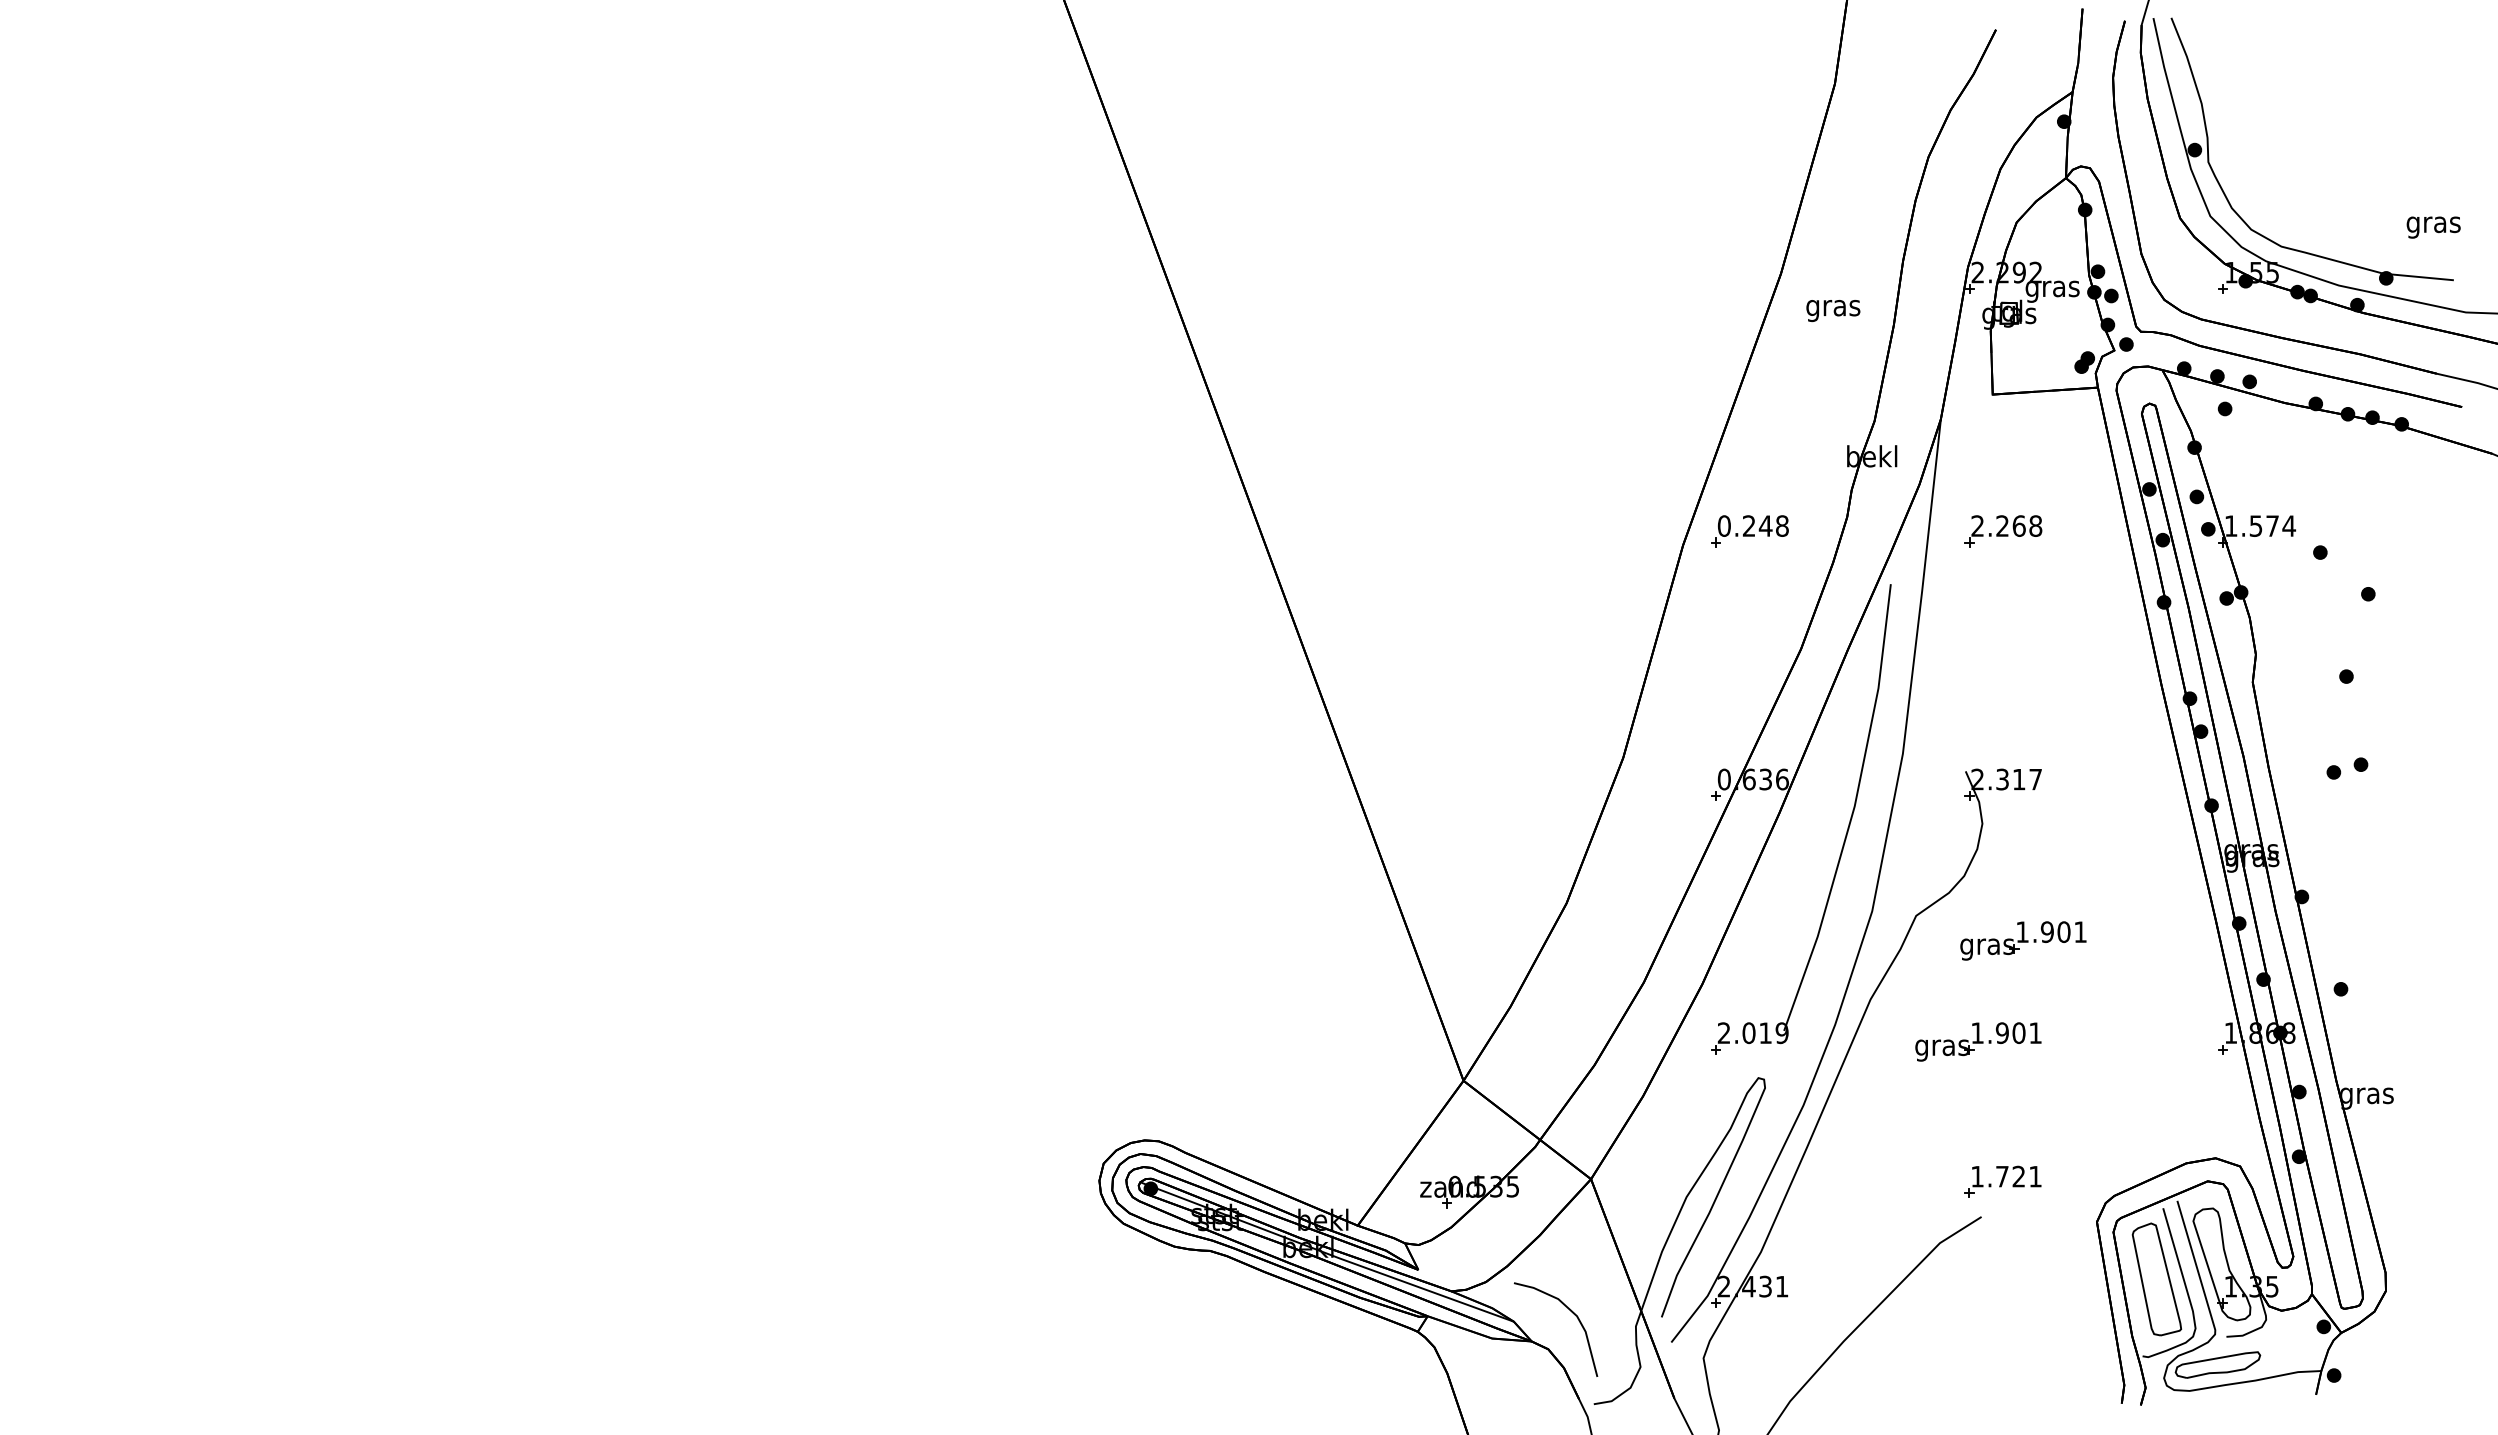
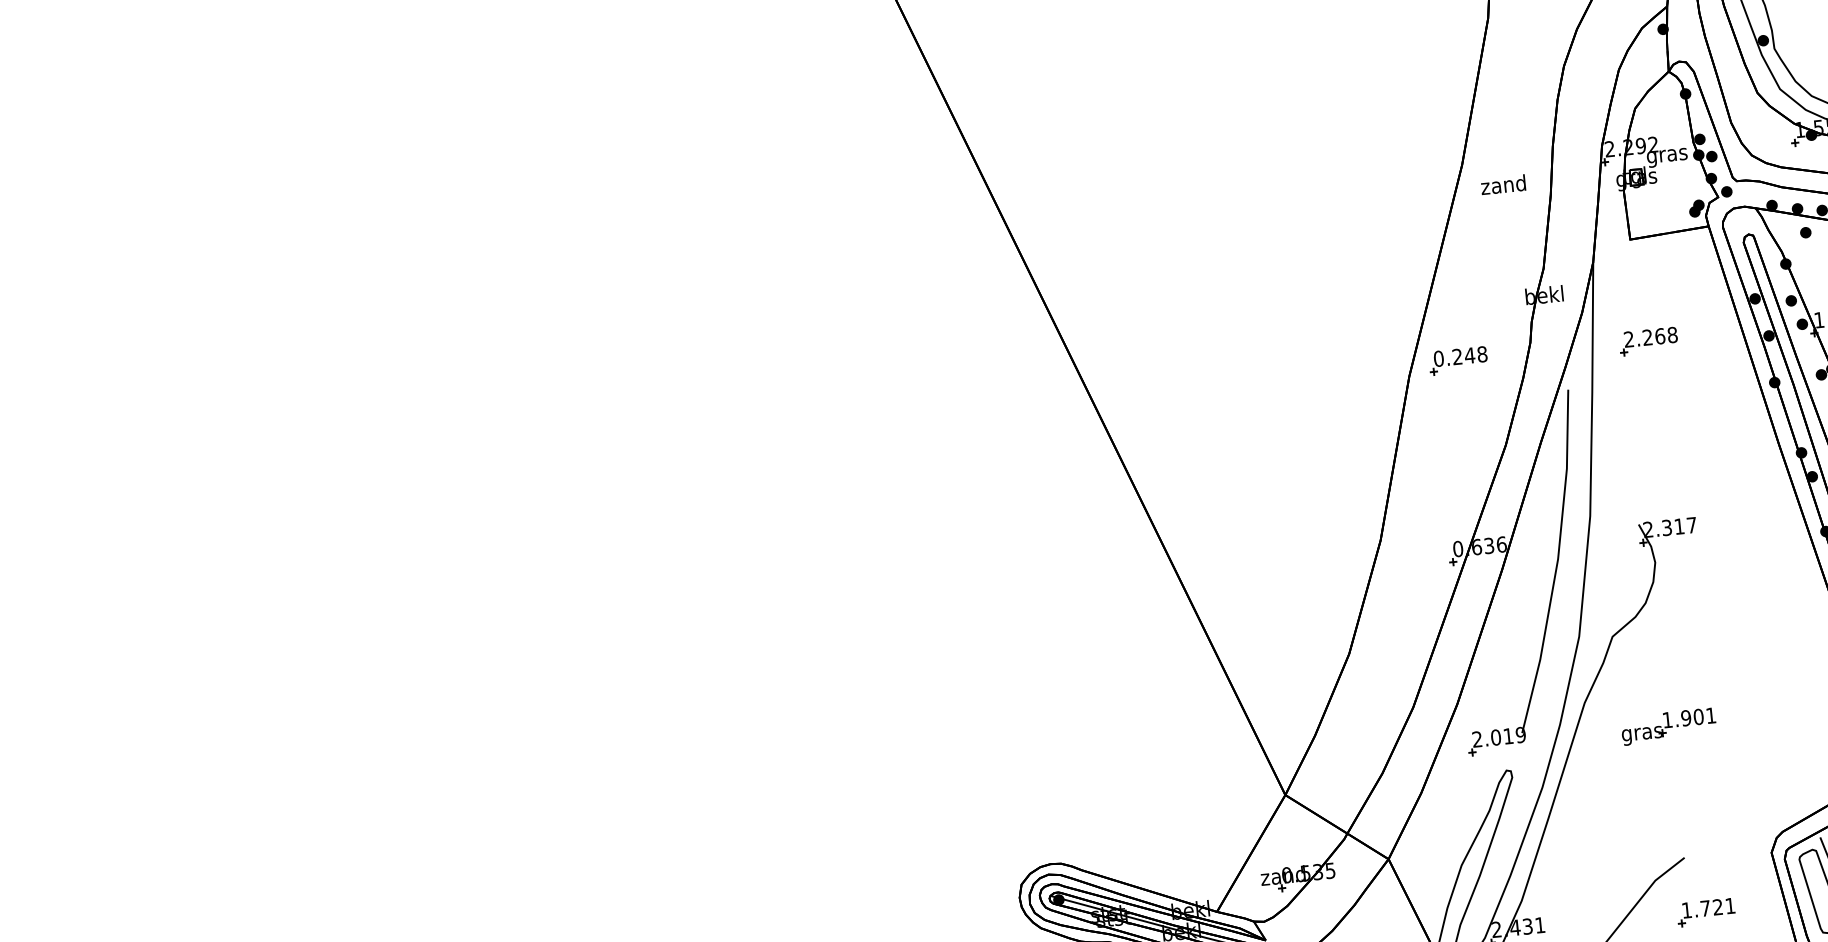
text: (1832, 308) -> (1503, 187), gras -> zand
part: (2023, 940) -> (1694, 647), removed
part: (2002, 1181) -> (1705, 912), moved

